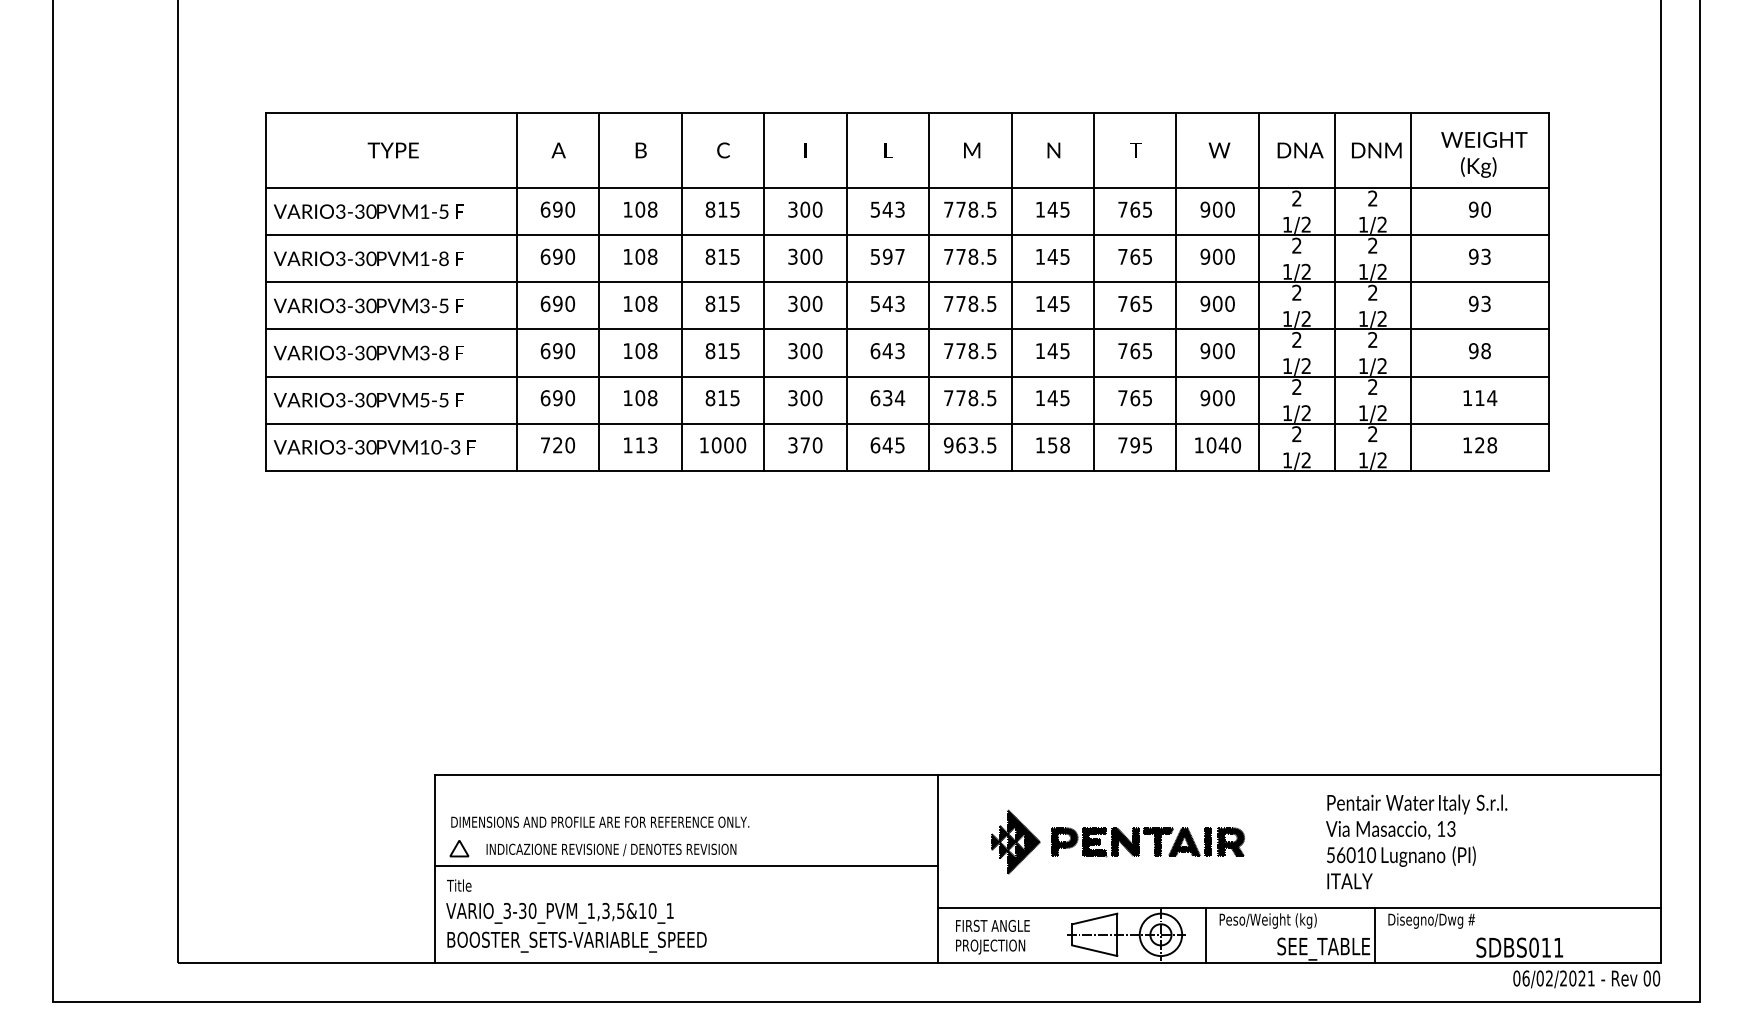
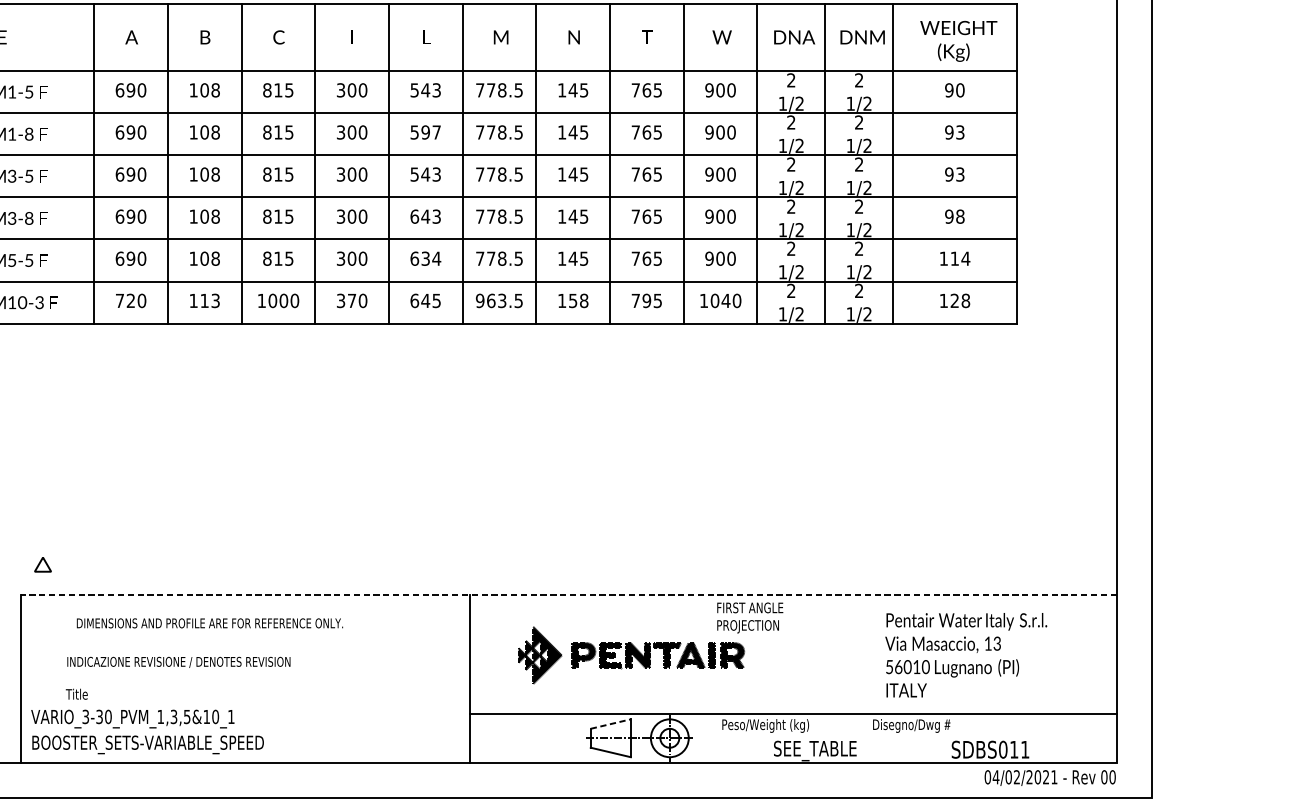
line: (1047, 774) -> (568, 595), solid -> dashed
text: (600, 821) -> (210, 622), moved
text: (1416, 841) -> (966, 654), moved
part: (459, 848) -> (43, 564), moved
line: (686, 865) -> (245, 676), removed
text: (459, 885) -> (77, 694), moved
line: (1095, 918) -> (611, 723), solid -> dashed
line: (1206, 934) -> (710, 737), removed
line: (1374, 934) -> (860, 737), removed
text: (992, 937) -> (749, 618), moved
text: (1525, 978) -> (995, 777), 06/02/2021 -> 04/02/2021

